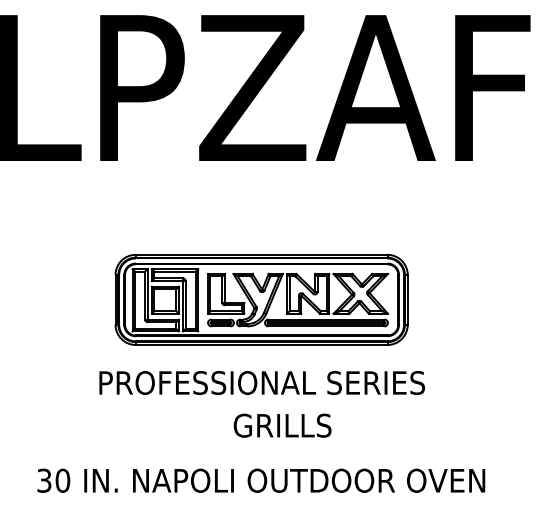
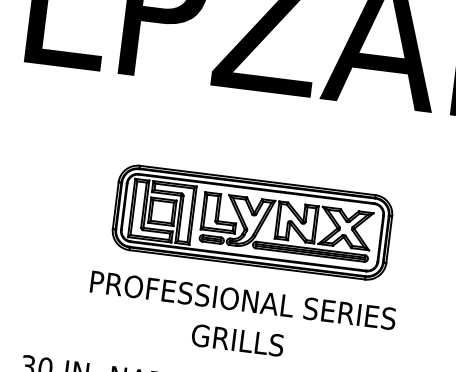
text: (282, 425) -> (237, 340), moved

